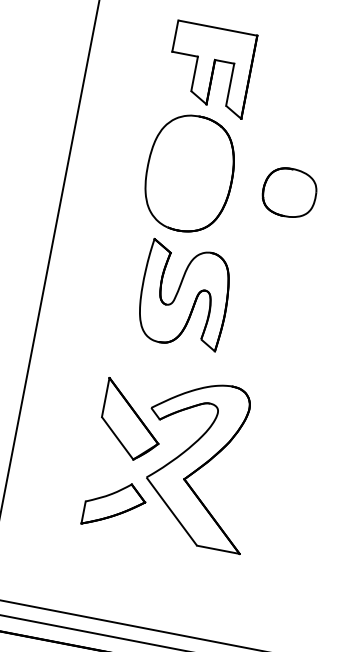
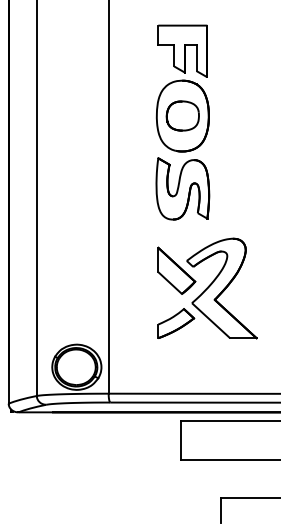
part: (289, 191) -> (182, 115), moved
part: (184, 295) -> (182, 188), moved

